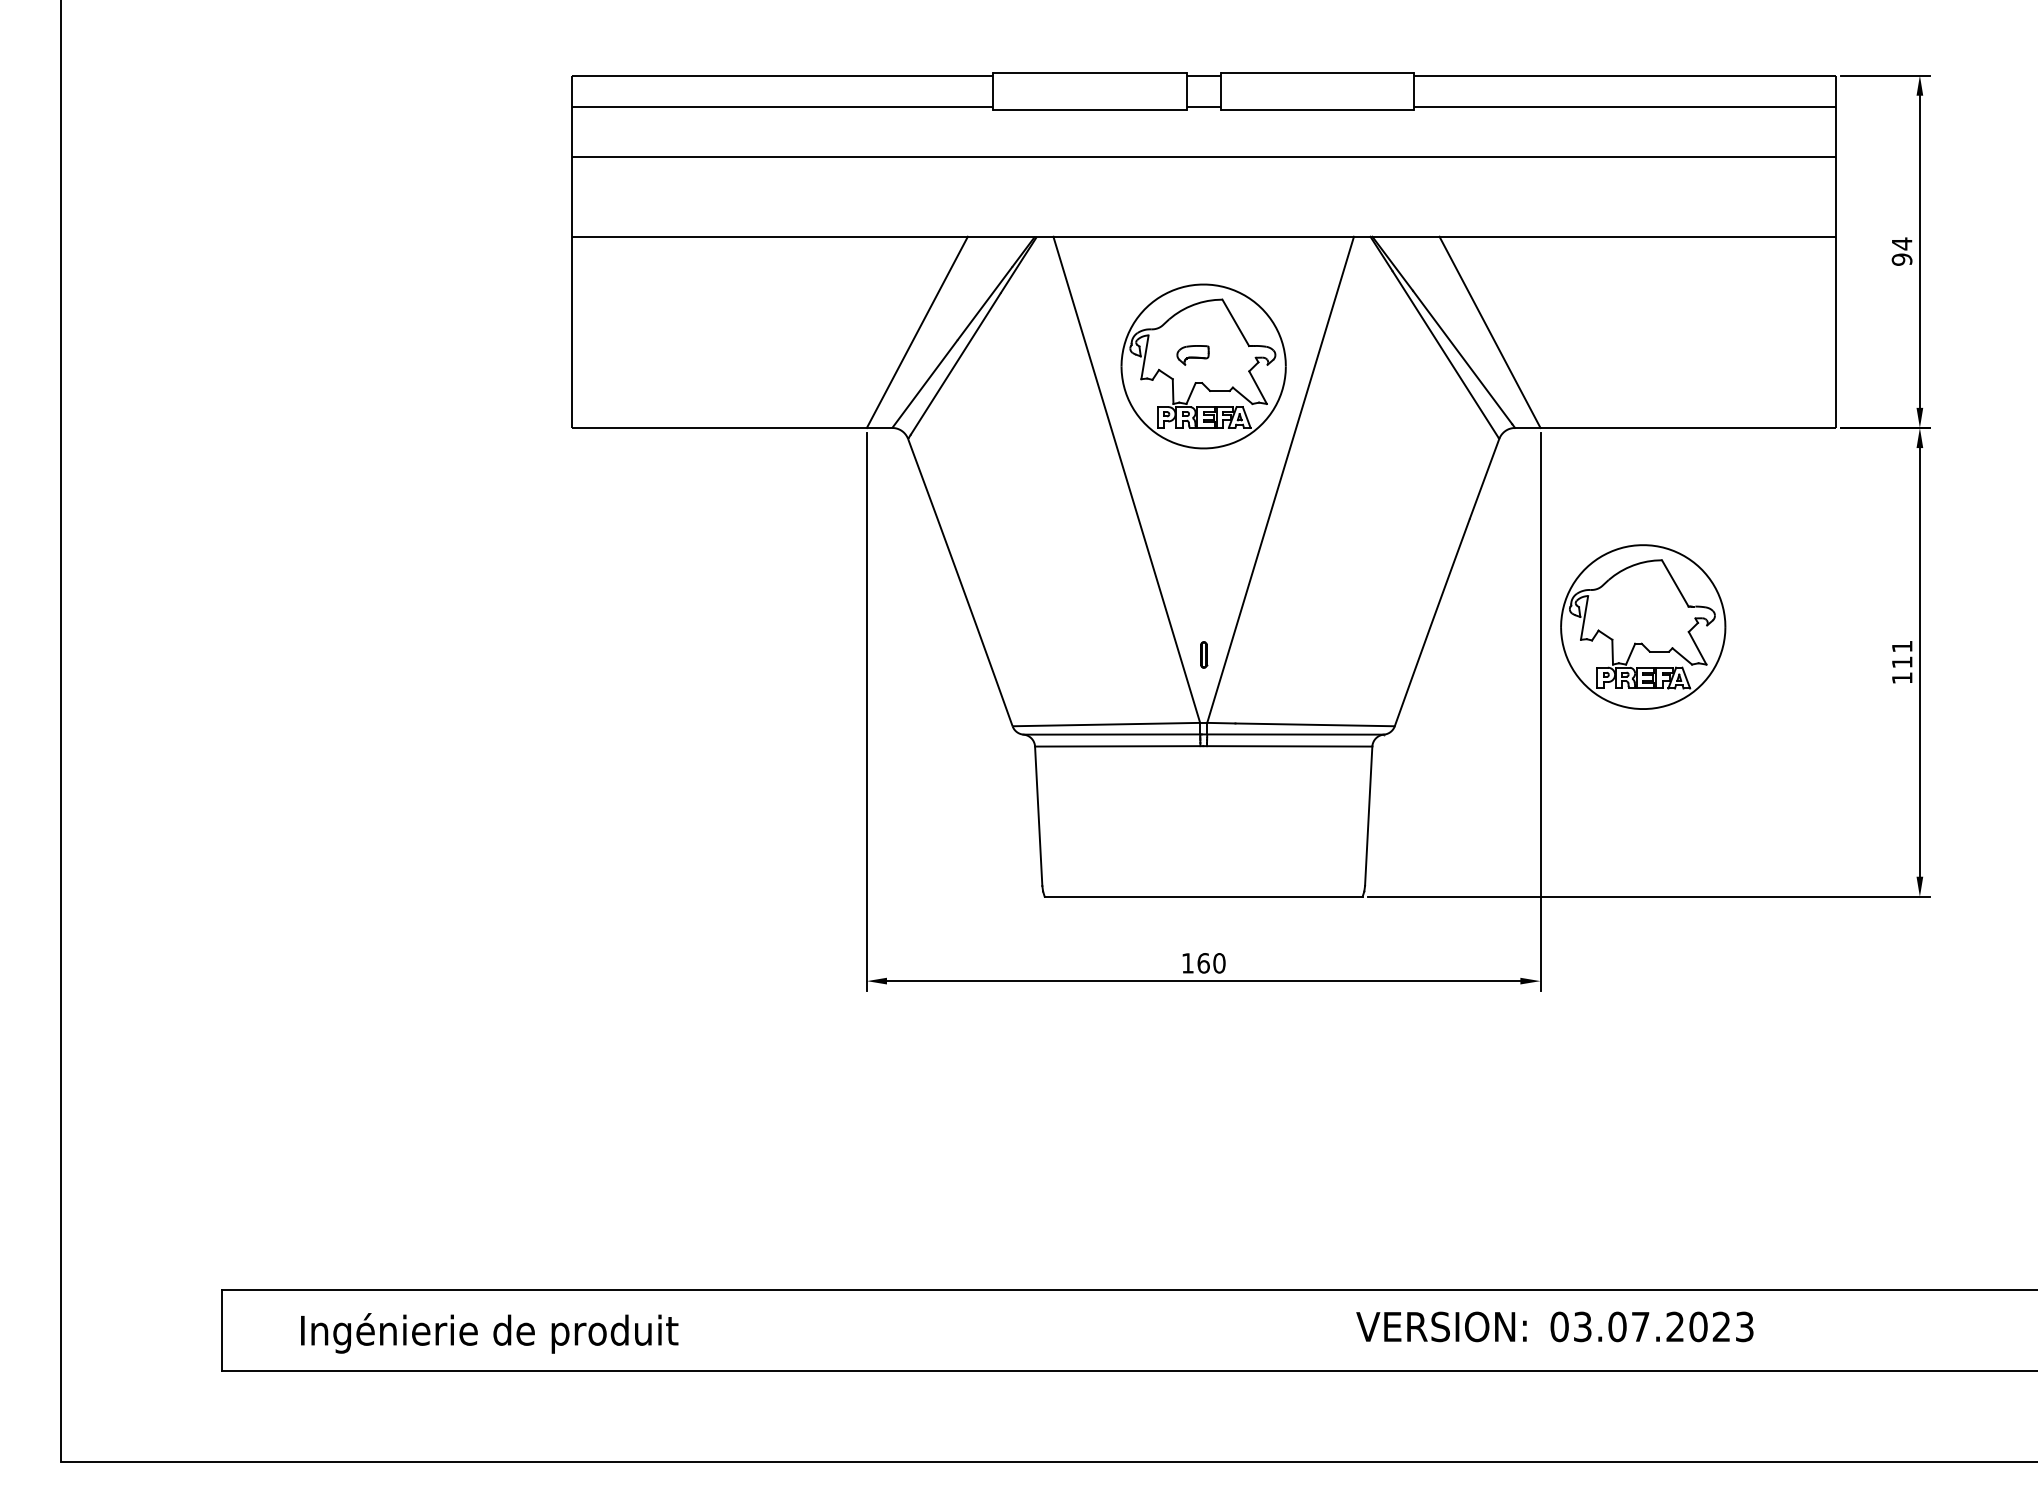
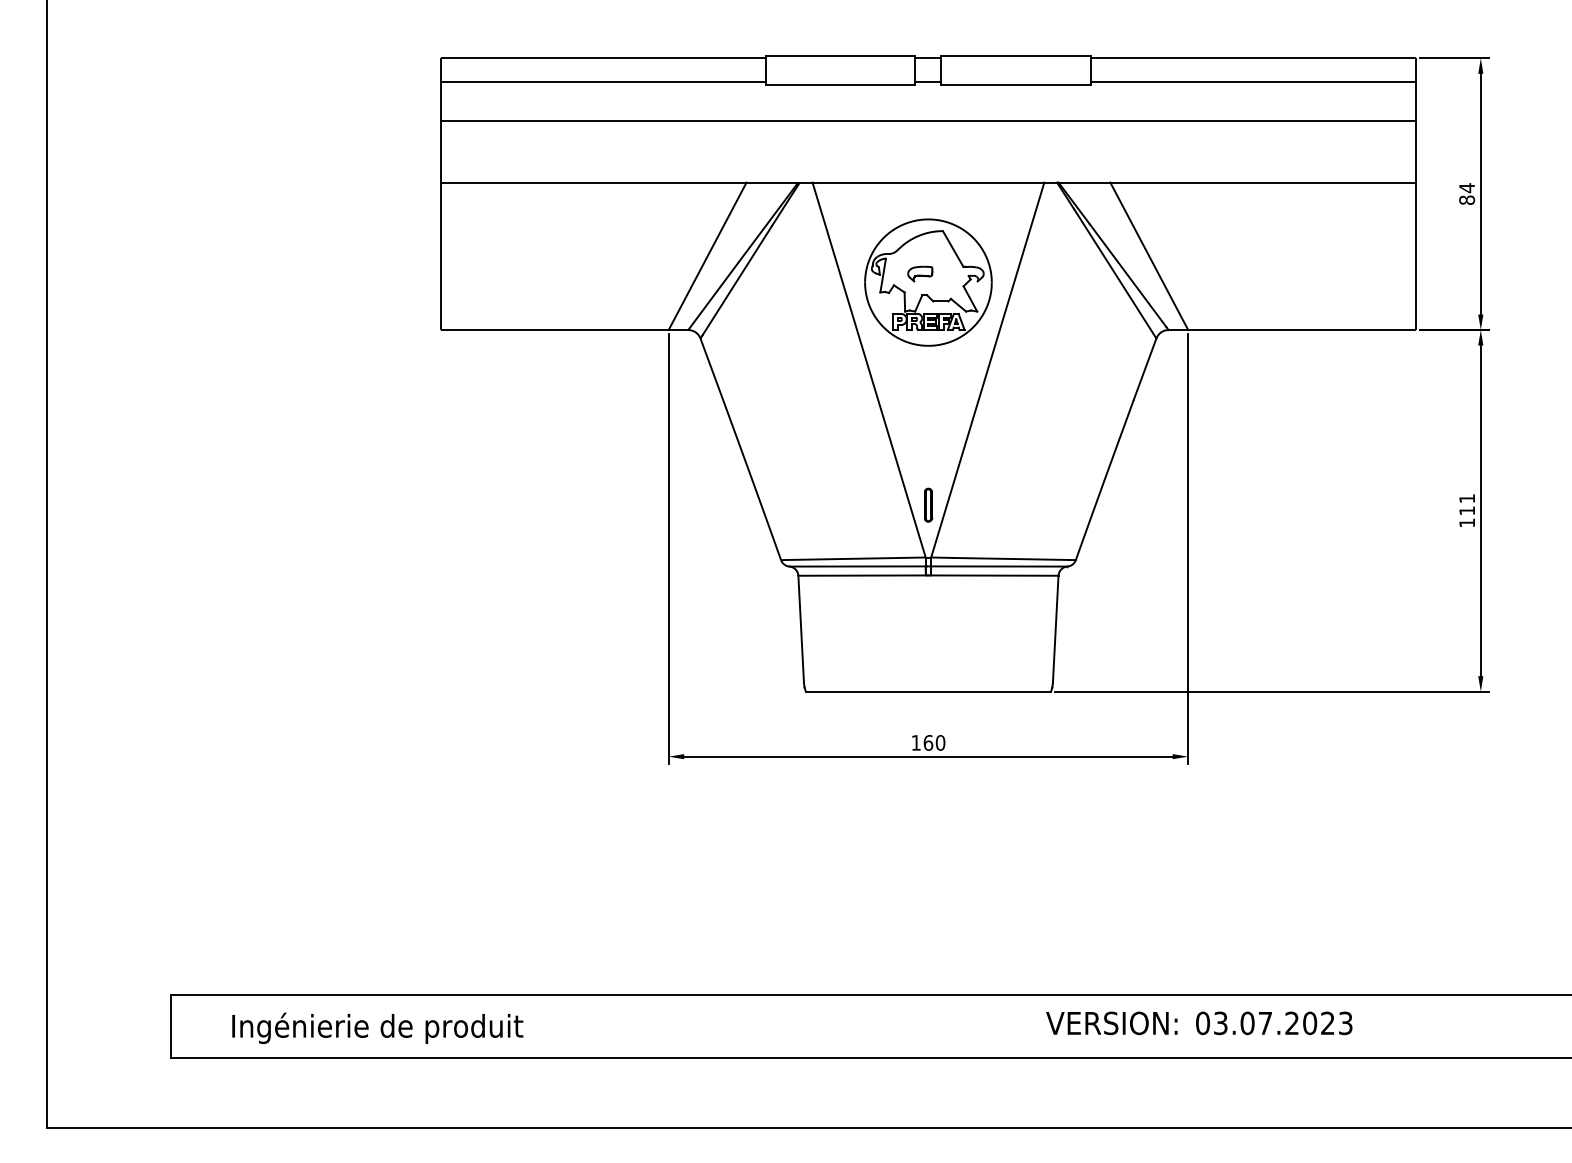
text: (1901, 259) -> (1466, 200), 94 -> 84
part: (1643, 626) -> (1267, 483), removed
part: (1203, 654) -> (928, 504), size x1.67

